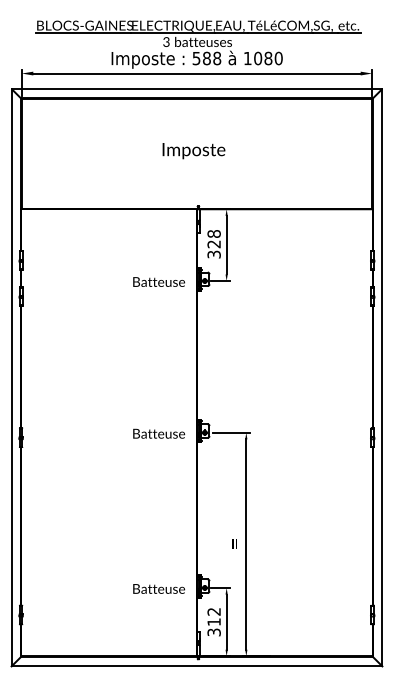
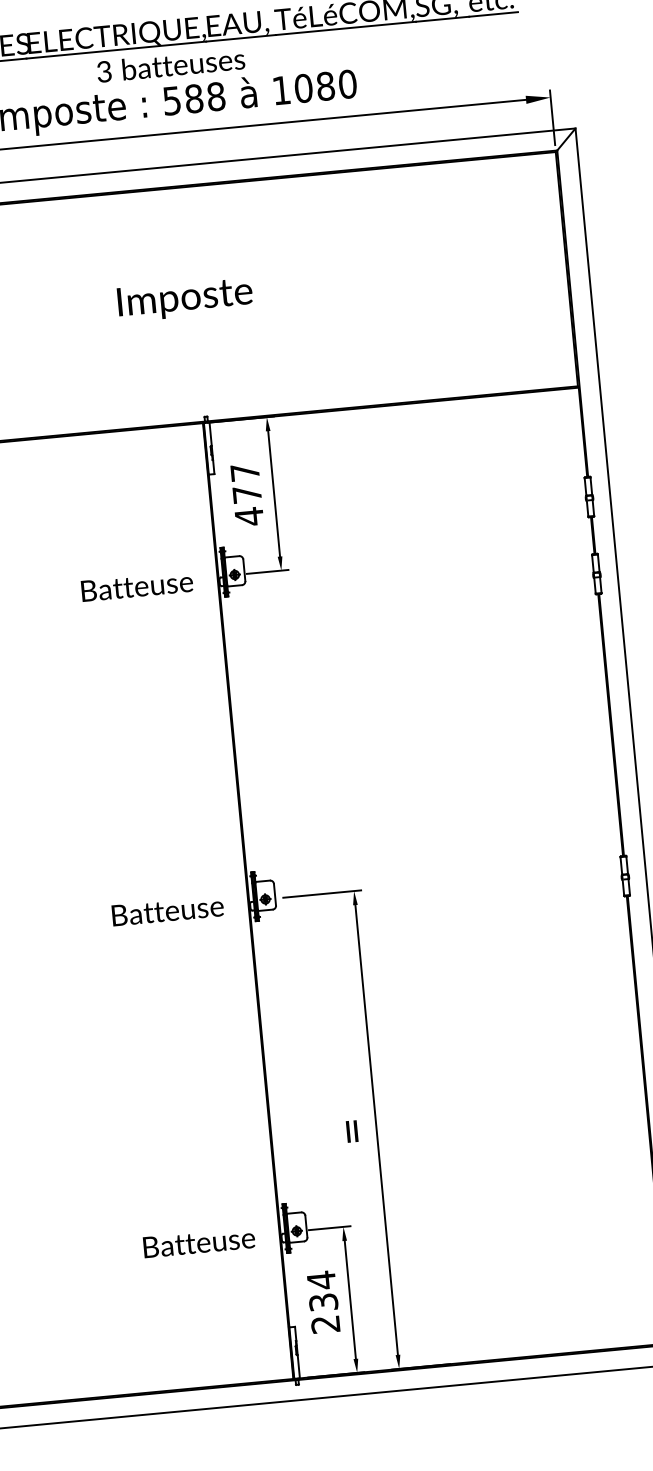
text: (213, 244) -> (245, 495), 328 -> 477
text: (213, 621) -> (322, 1301), 312 -> 234

